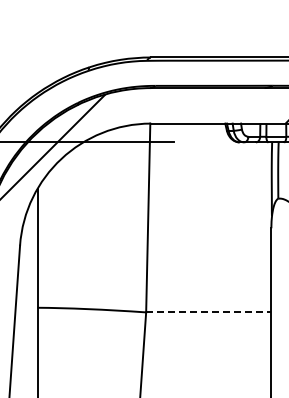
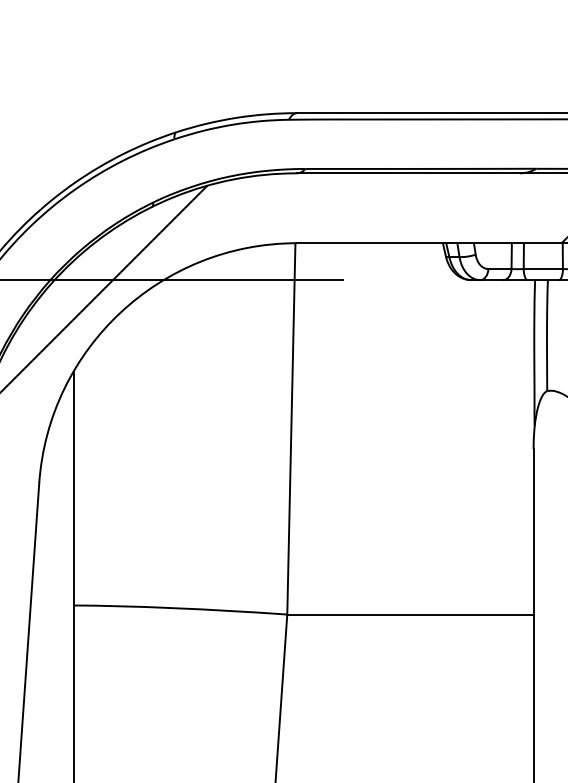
line: (208, 312) -> (409, 614), dashed -> solid

